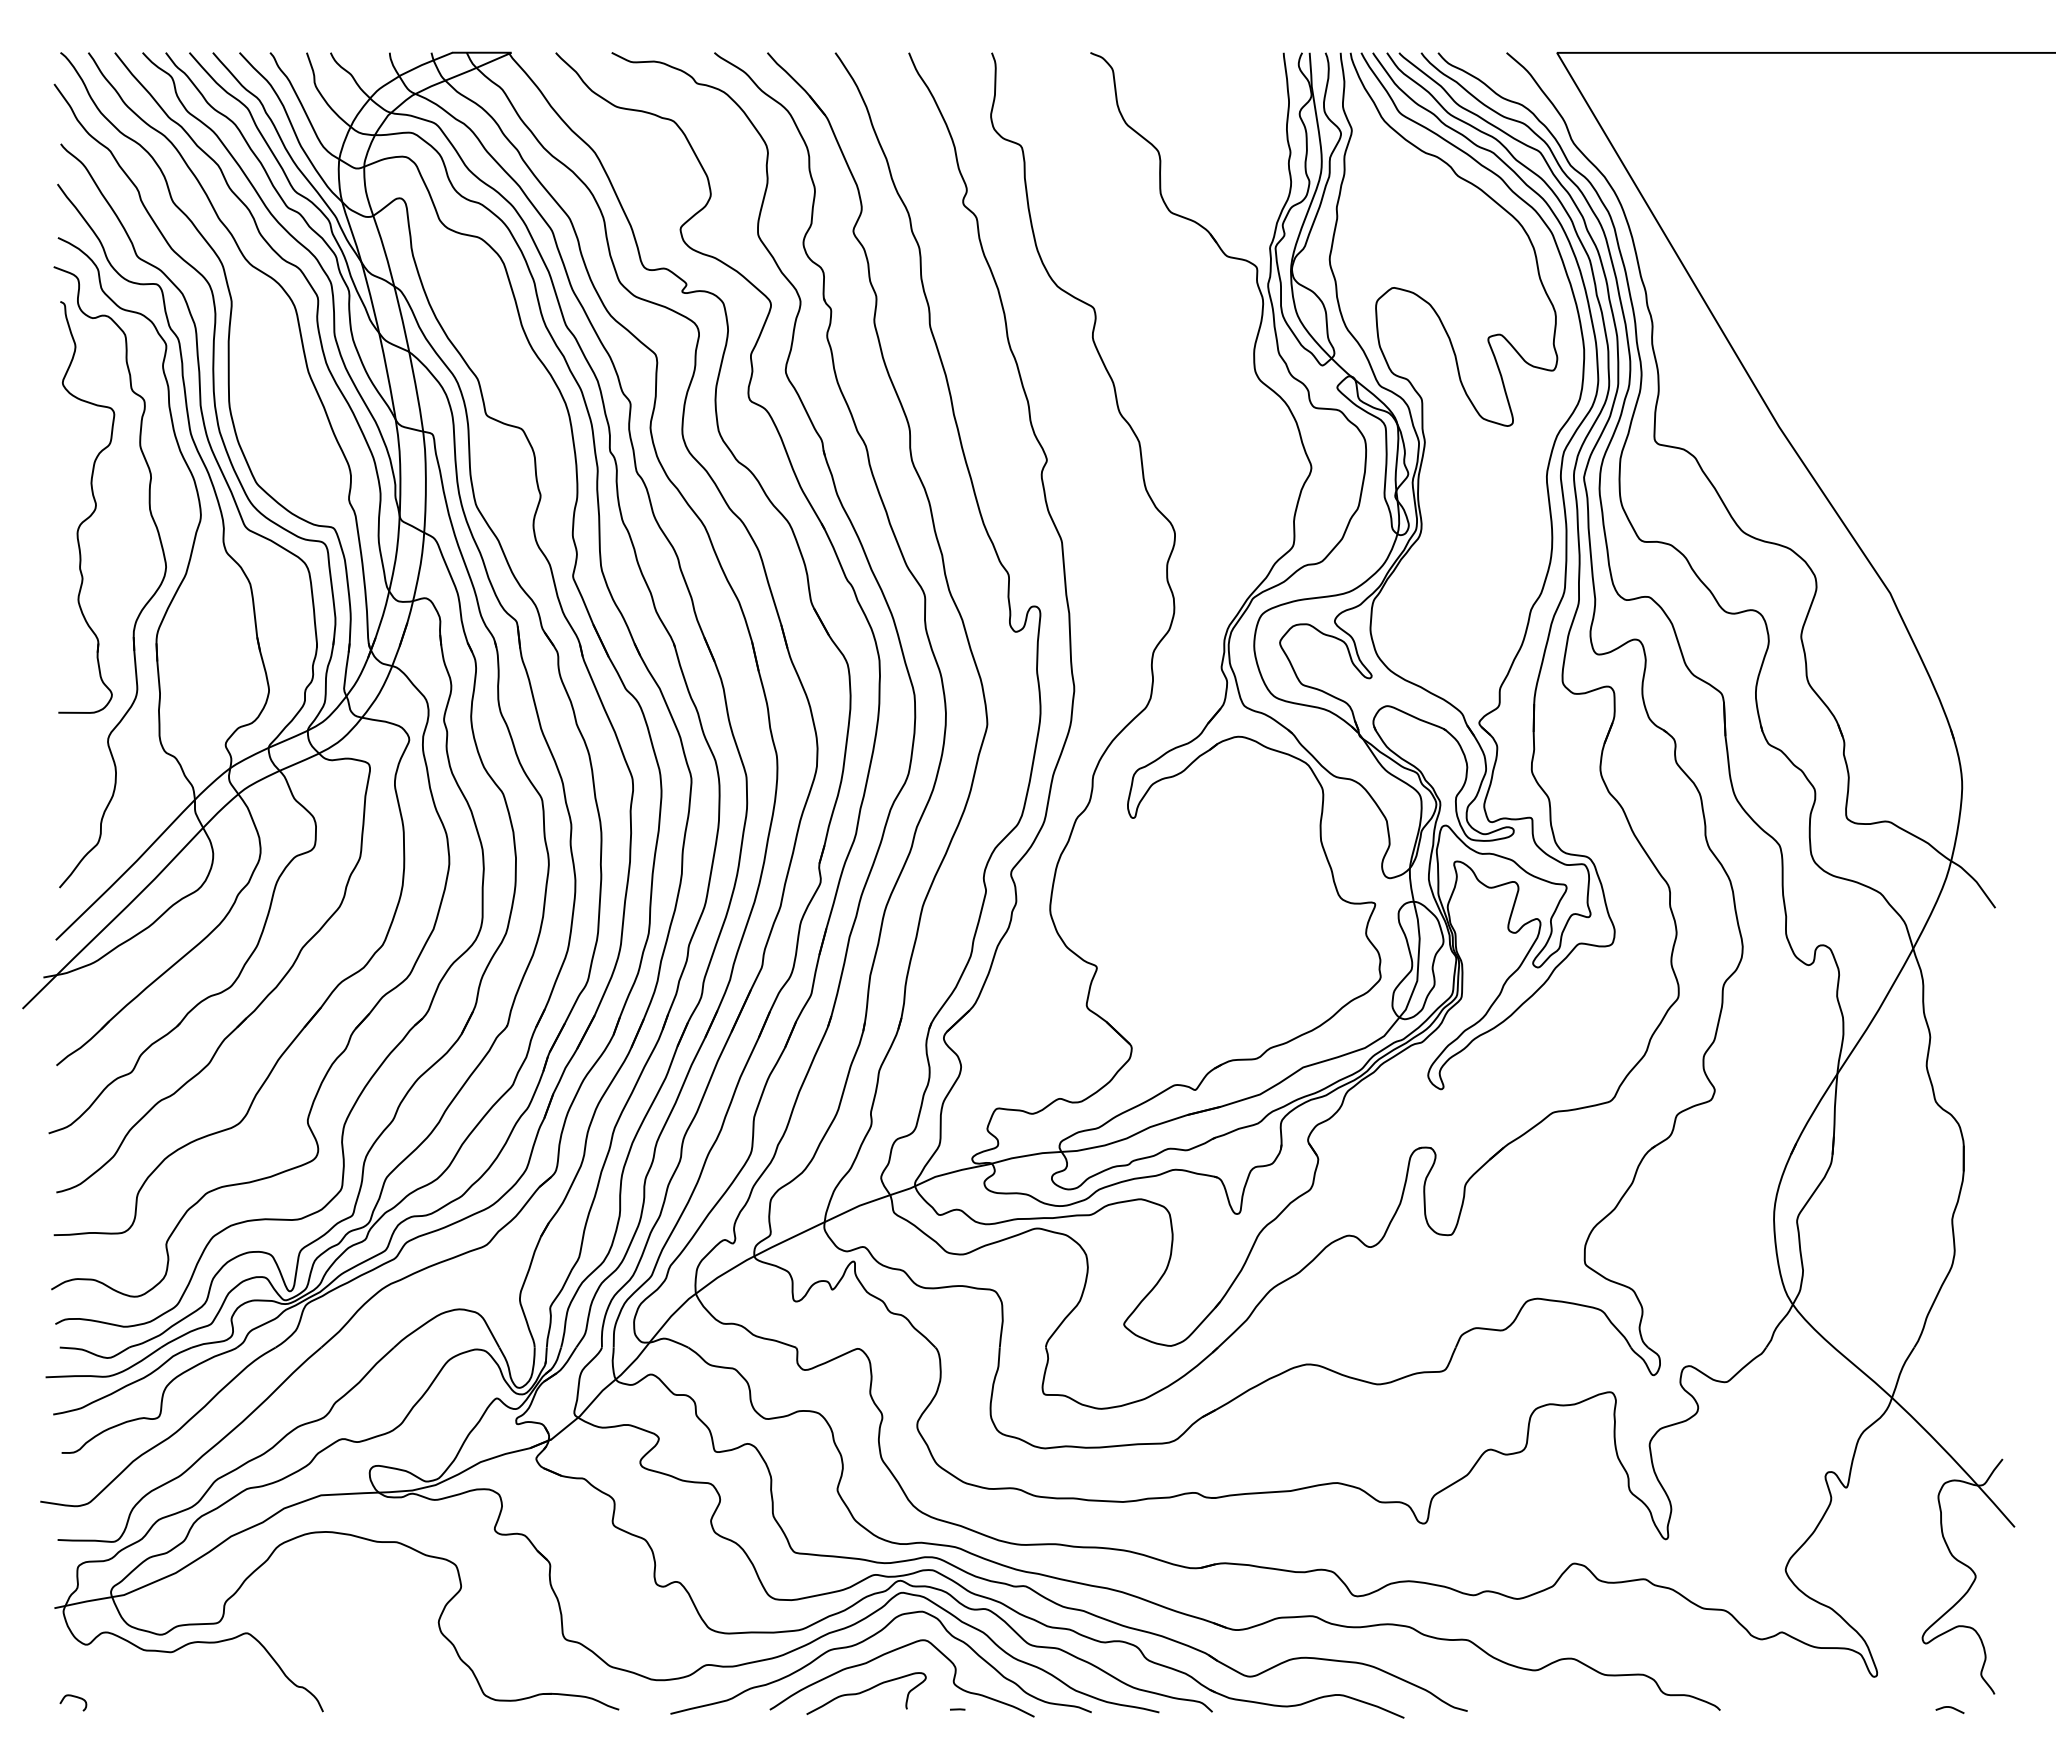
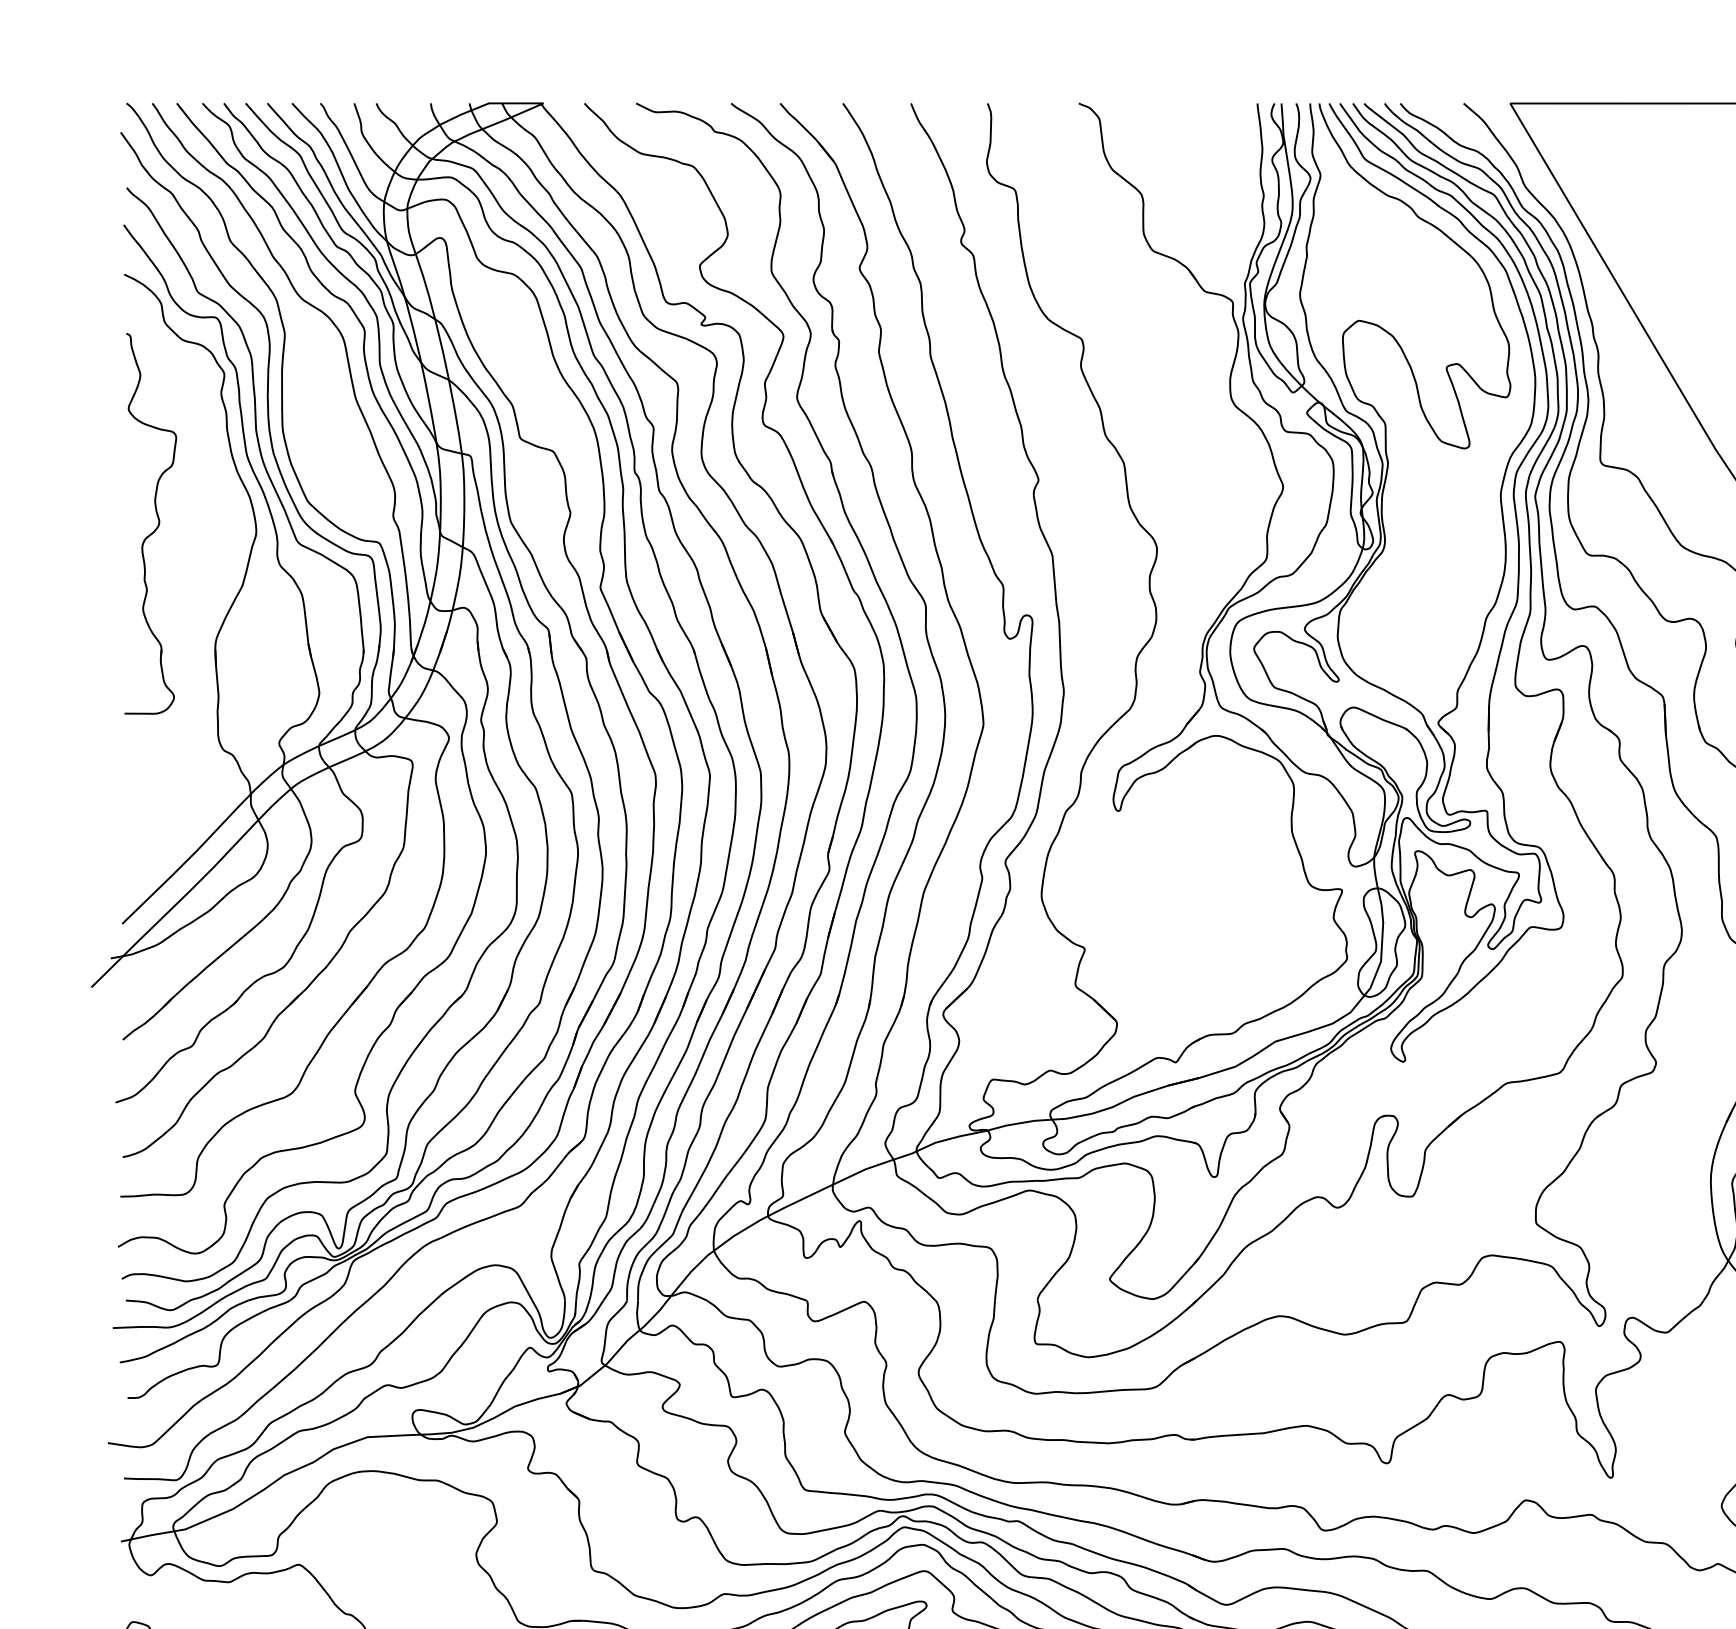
part: (145, 603) -> (205, 612), removed

